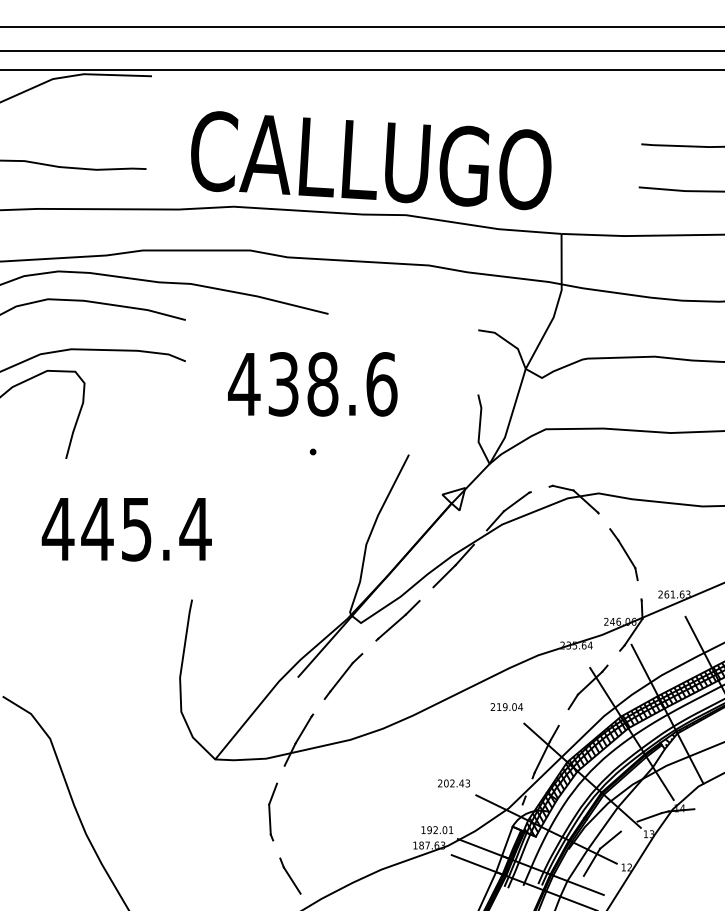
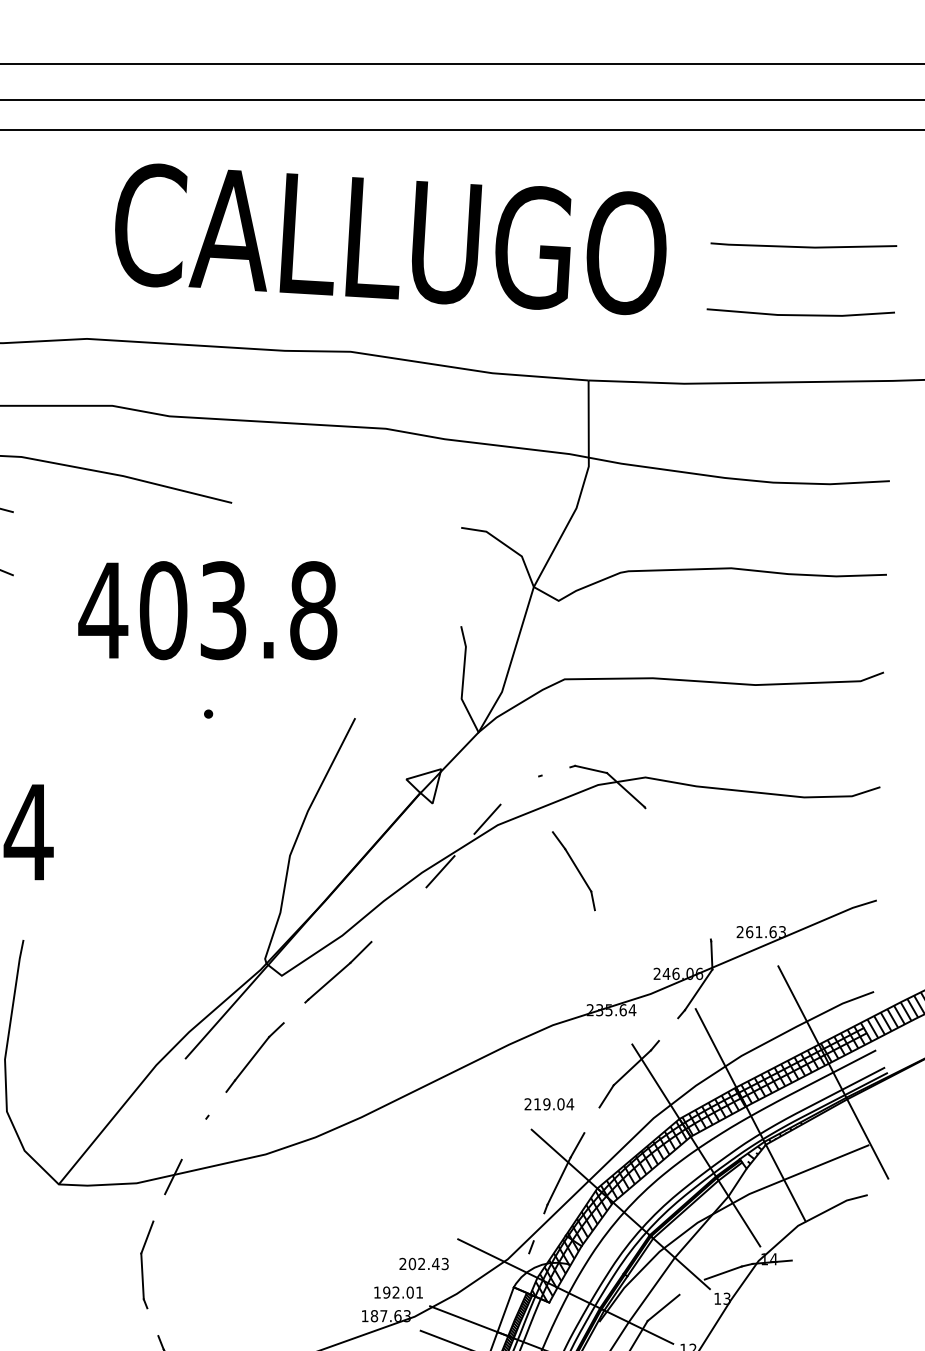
text: (371, 160) -> (391, 239), moved
text: (332, 384) -> (238, 610), 438.6 -> 403.8
line: (516, 501) -> (519, 789), removed
part: (623, 554) -> (573, 870), moved
line: (444, 576) -> (409, 904), removed
text: (506, 707) -> (548, 1104), moved
line: (303, 729) -> (193, 1138), removed
text: (453, 783) -> (423, 1264), moved

